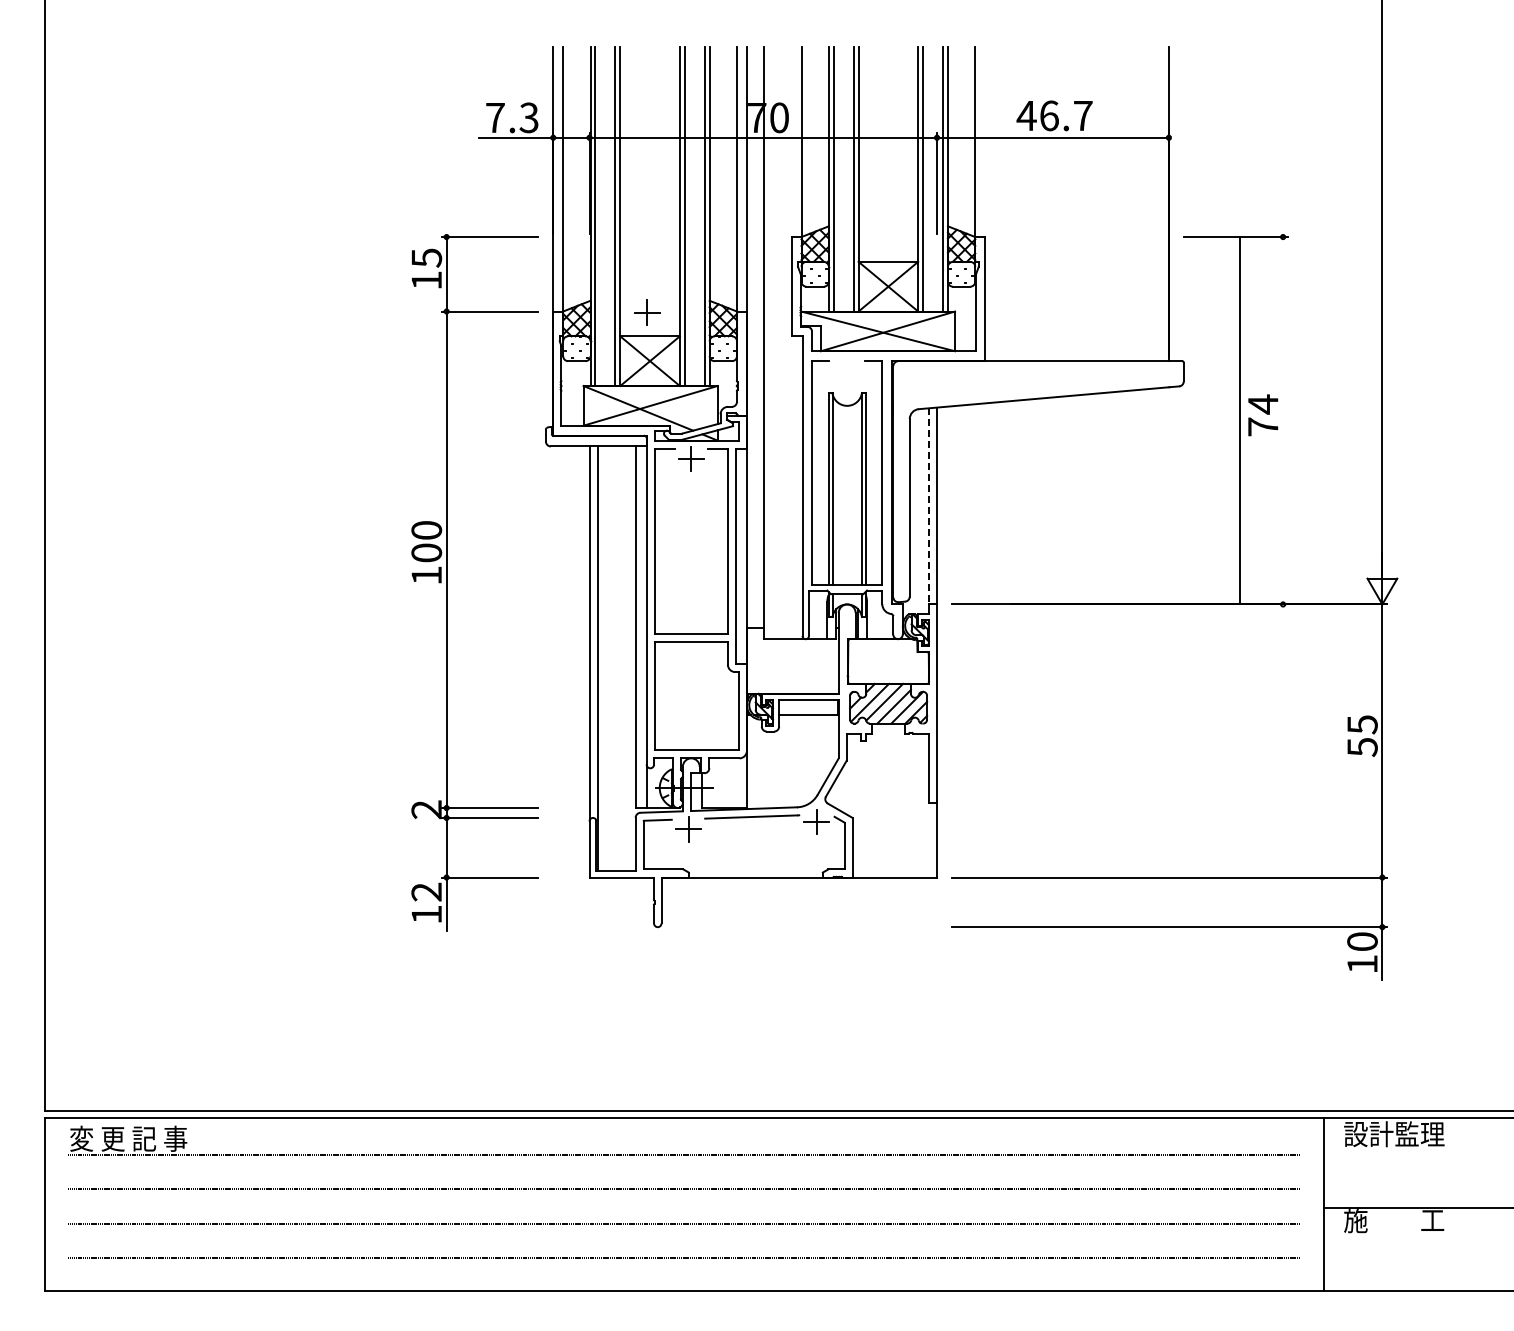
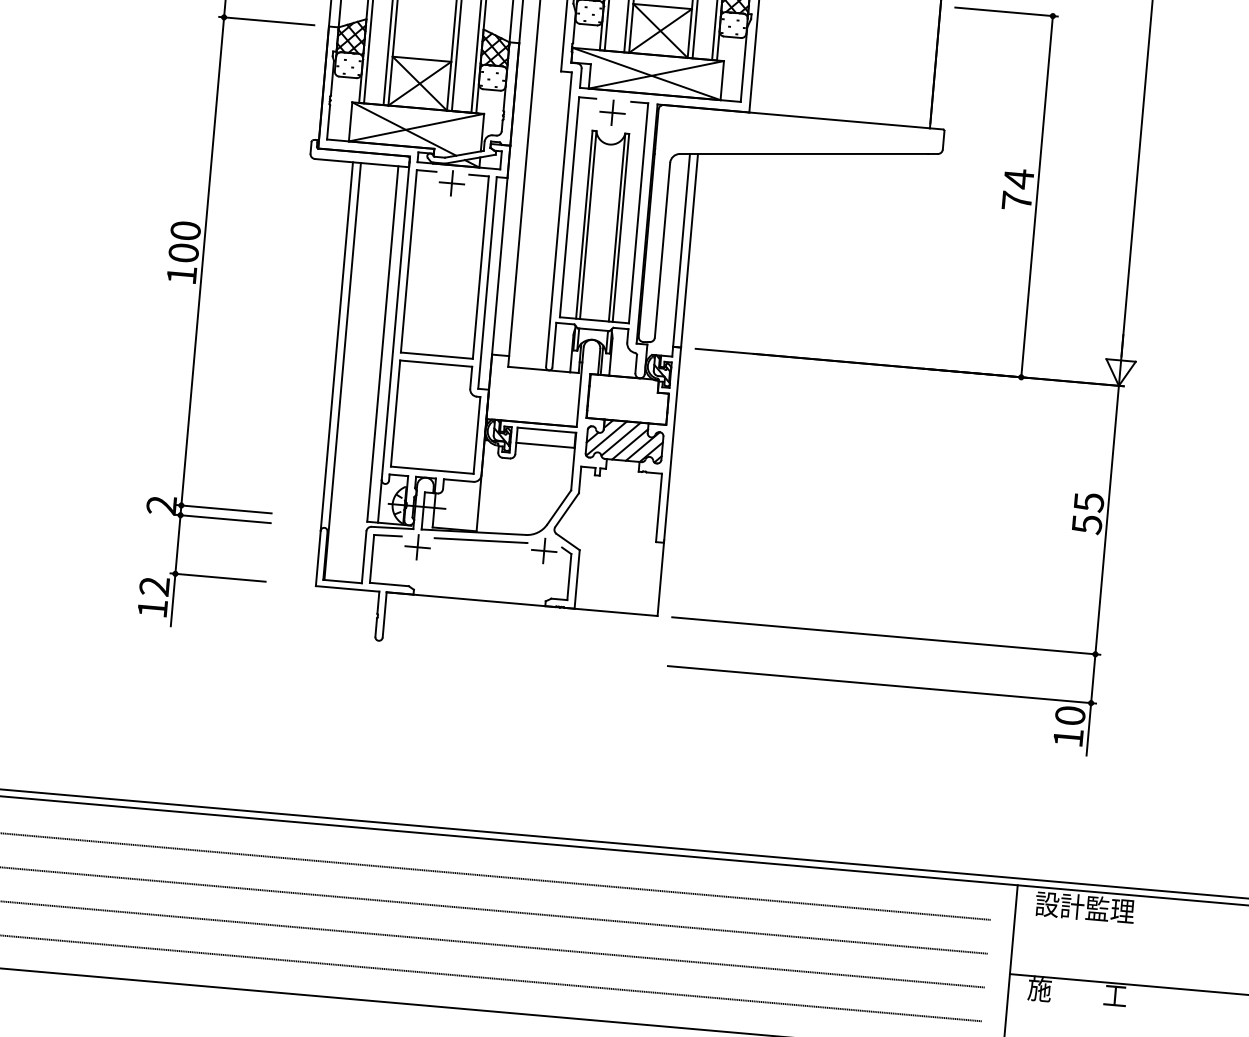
part: (647, 312) -> (612, 112), moved
line: (1240, 420) -> (1037, 196), moved
line: (928, 506) -> (681, 250), dashed -> solid

